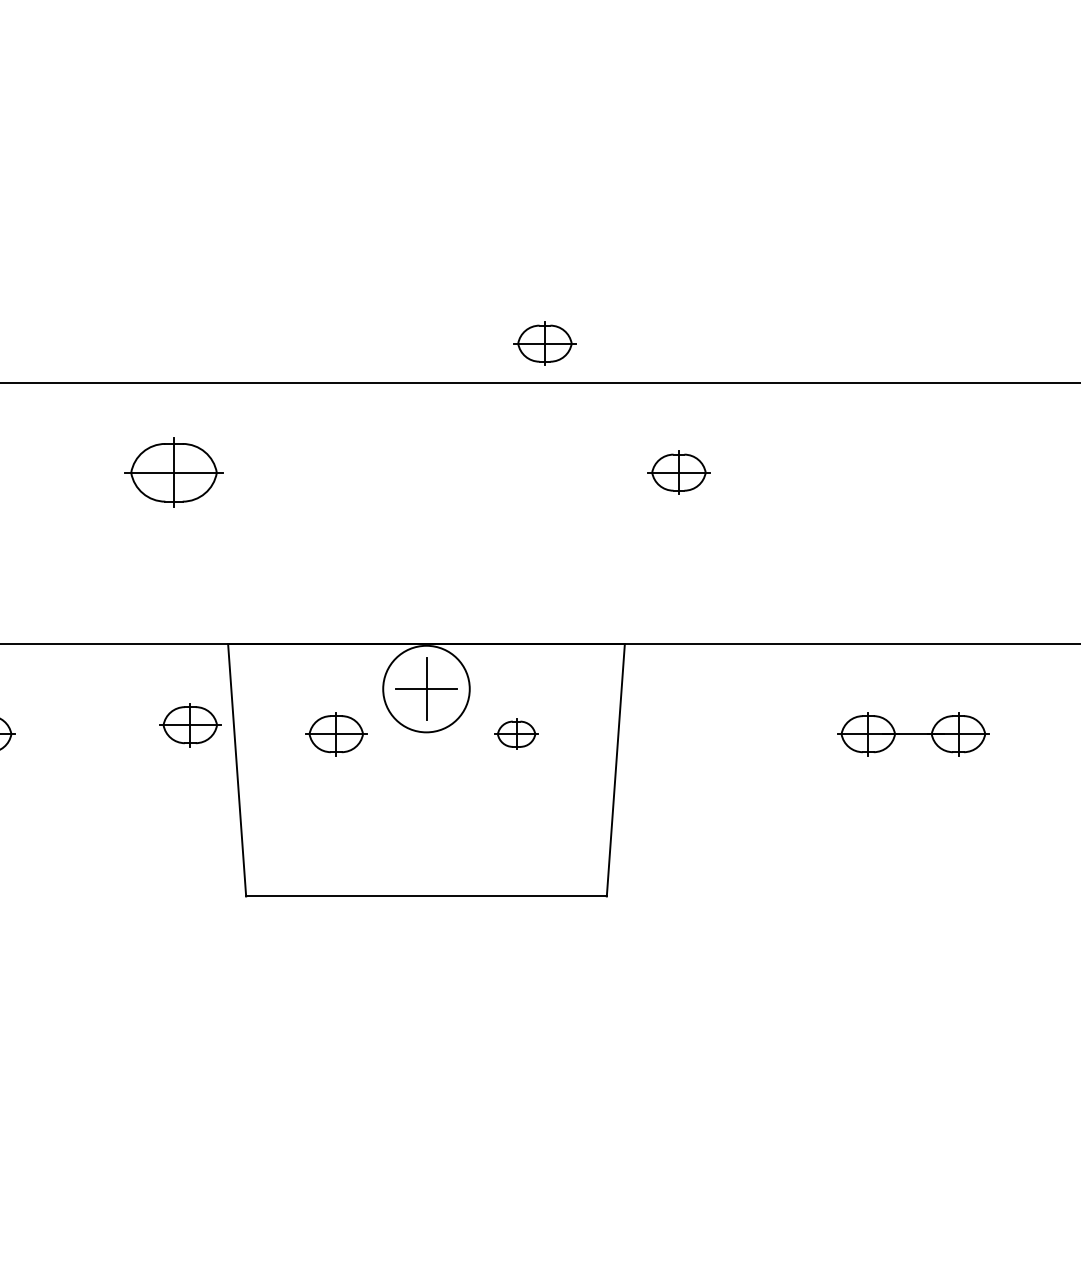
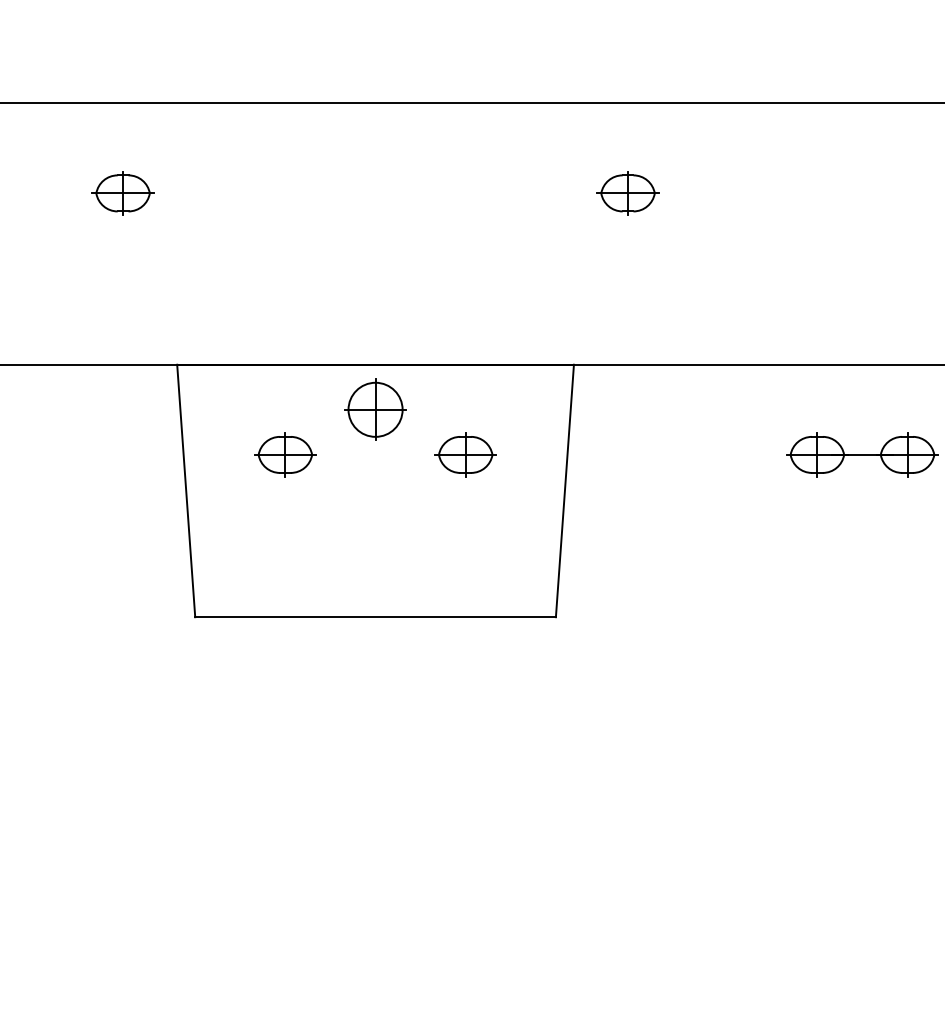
part: (544, 343) -> (493, 64), removed
part: (173, 472) -> (122, 193), size x0.62
circle: (426, 689) -> (375, 410), size x0.62
part: (190, 725) -> (139, 446), removed
part: (516, 734) -> (465, 455), size x1.43

